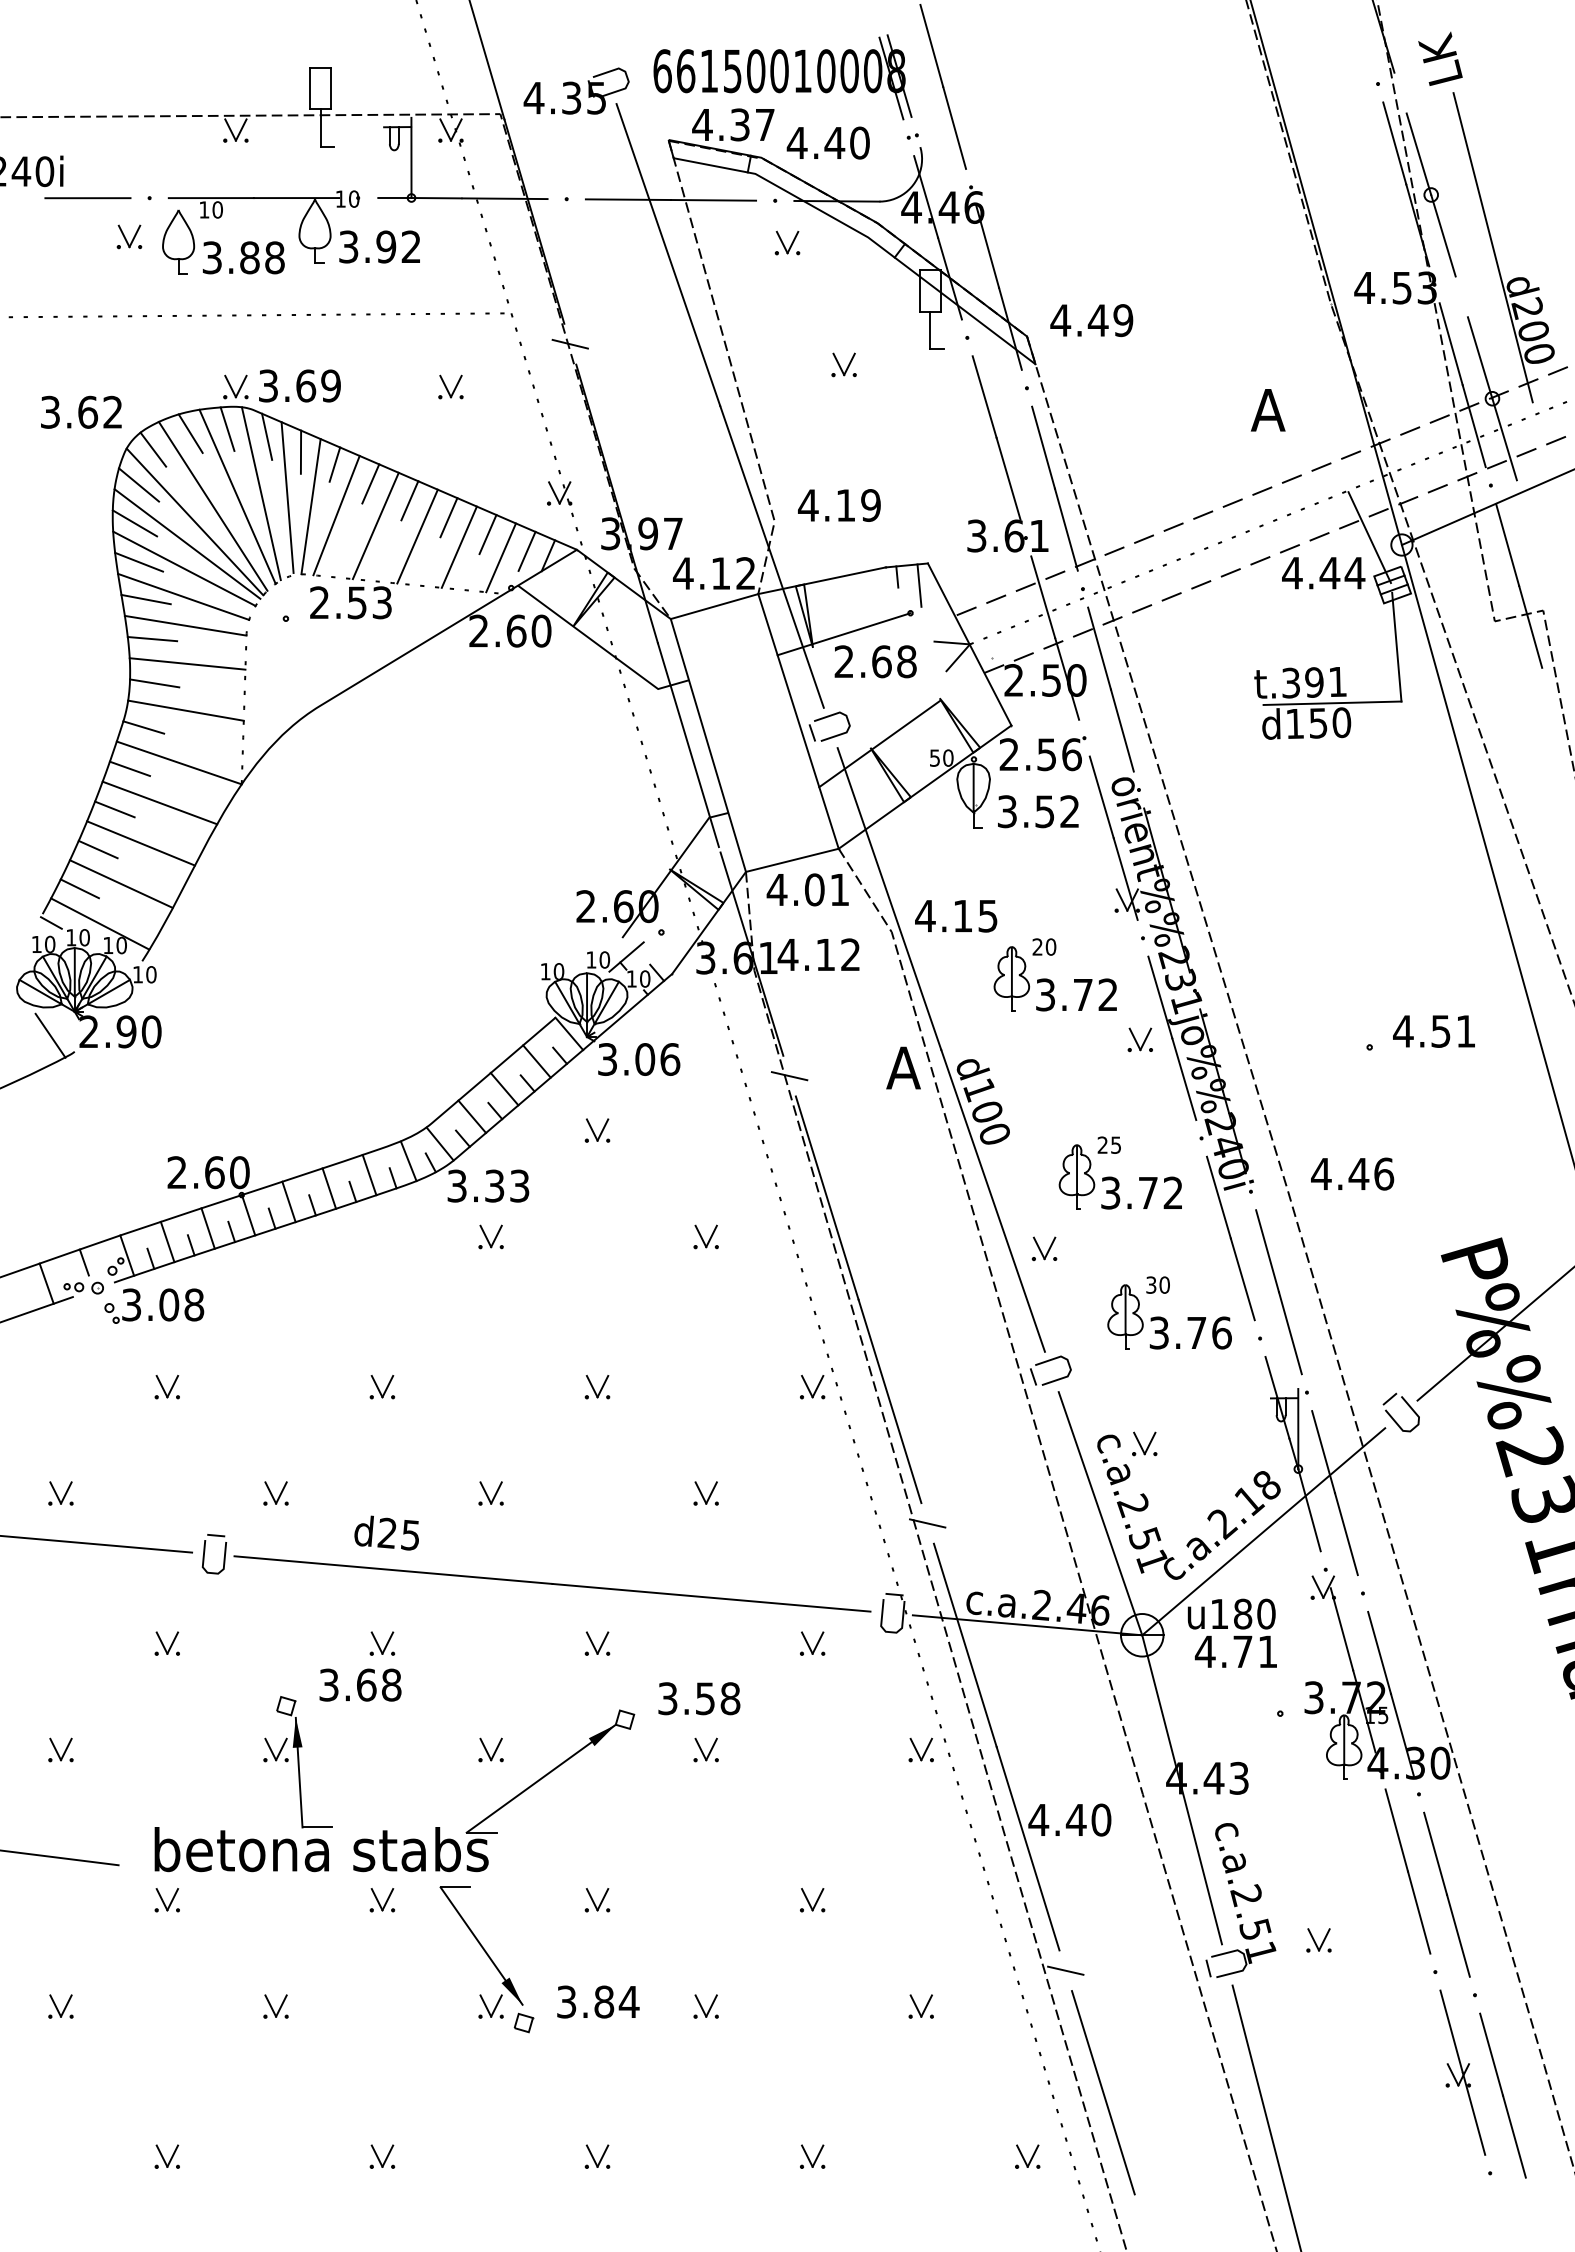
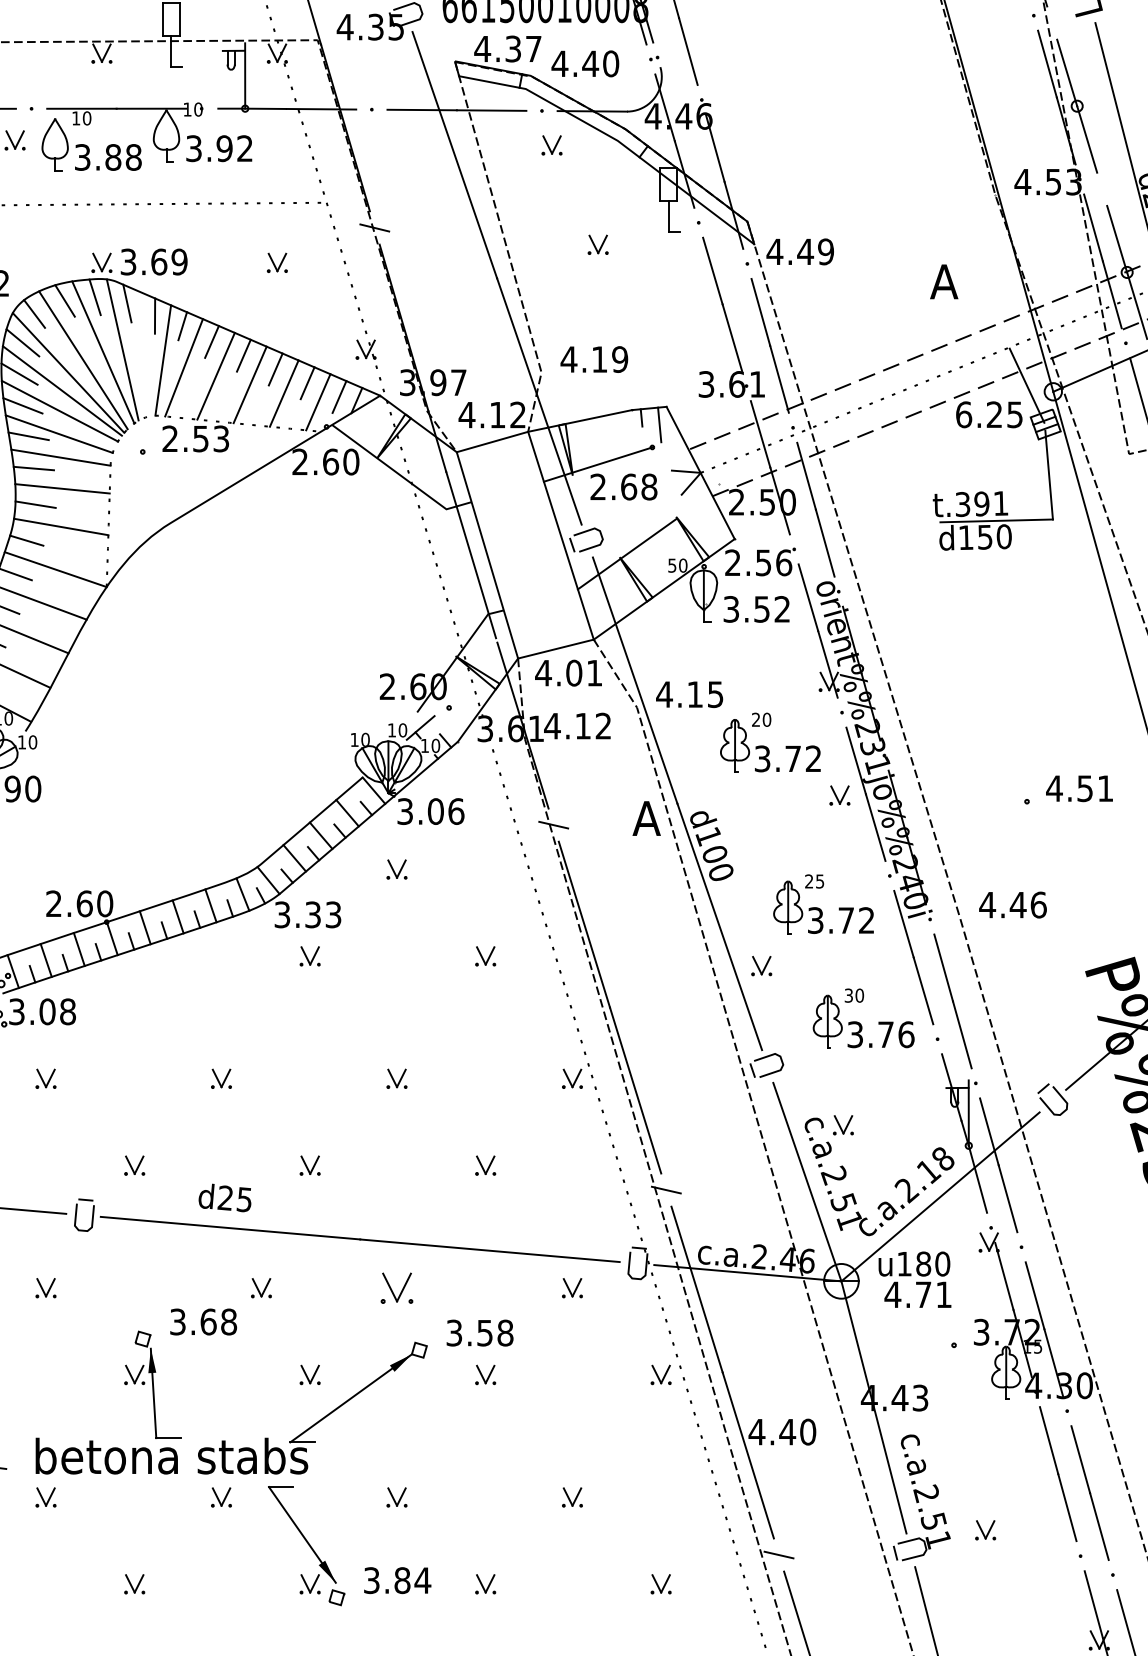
text: (1091, 320) -> (800, 251), moved
line: (287, 497) -> (144, 353), removed
text: (1323, 572) -> (989, 414), 4.44 -> 6.25
part: (382, 1643) -> (261, 1288), moved
part: (597, 1643) -> (396, 1288), size x1.6

